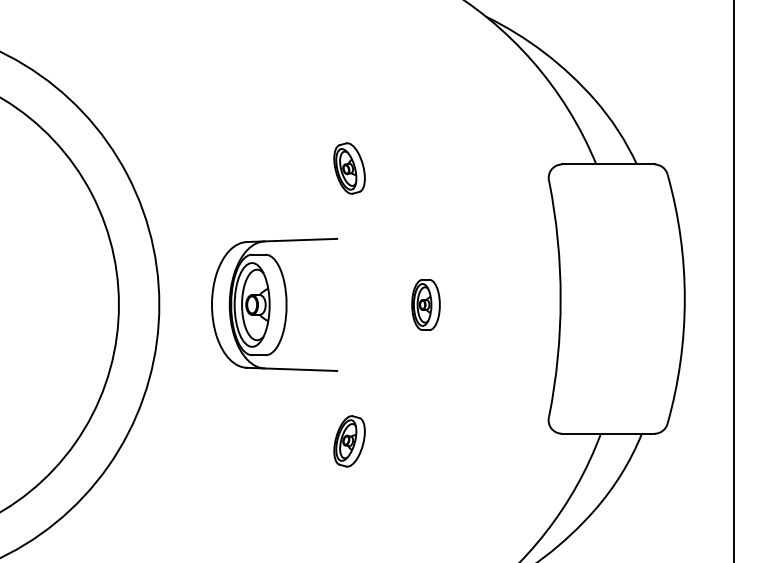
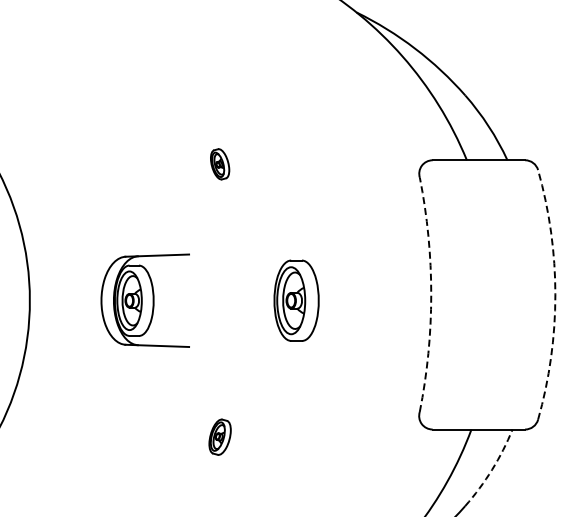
part: (349, 168) -> (220, 164), size x0.6
arc: (560, 299) -> (431, 295), solid -> dashed
arc: (684, 299) -> (555, 295), solid -> dashed
part: (274, 304) -> (145, 300), size x0.7
part: (425, 304) -> (296, 300), size x1.6
part: (349, 441) -> (220, 437), size x0.7
arc: (621, 473) -> (492, 469), solid -> dashed

